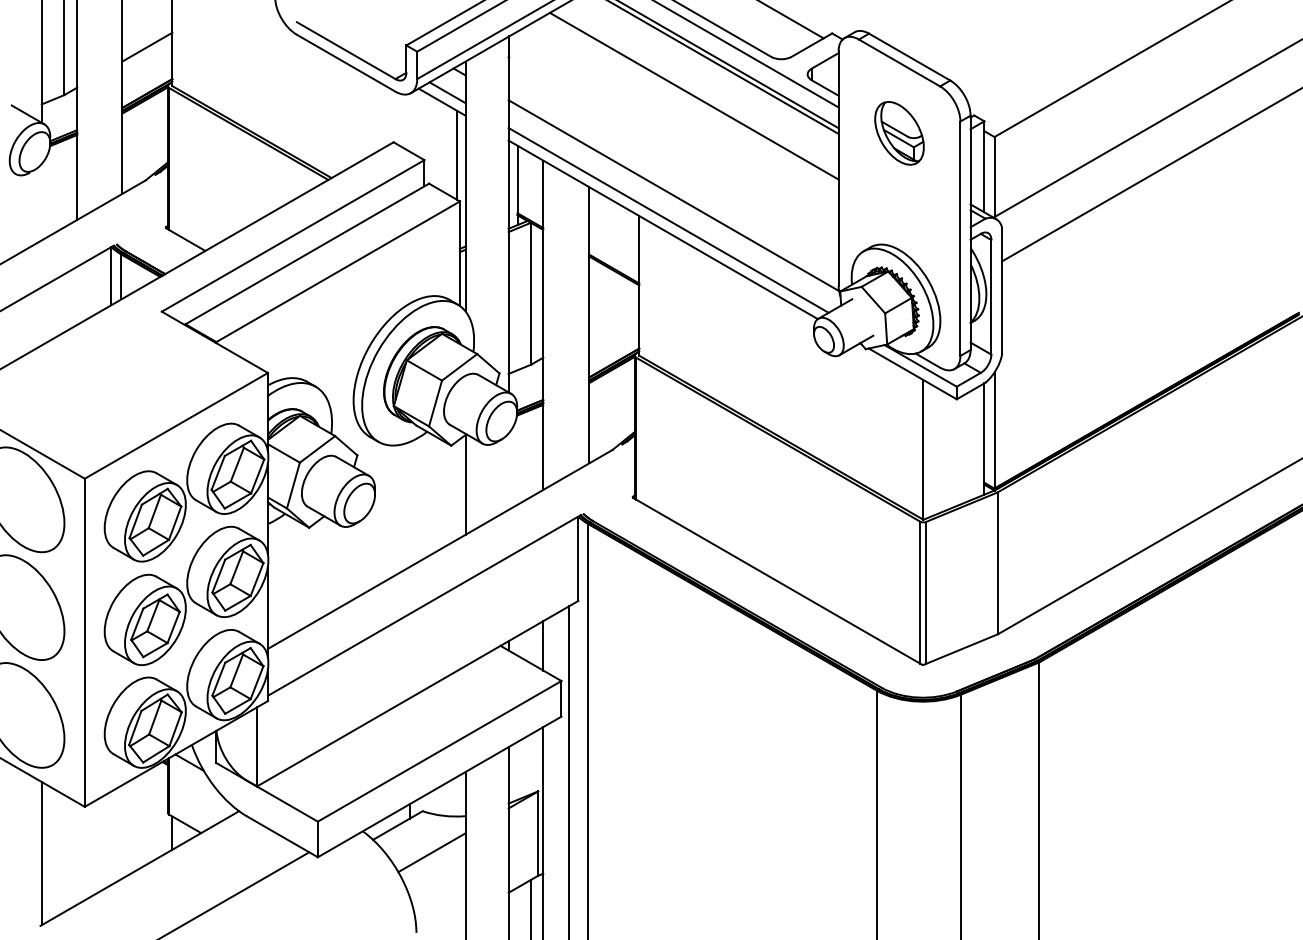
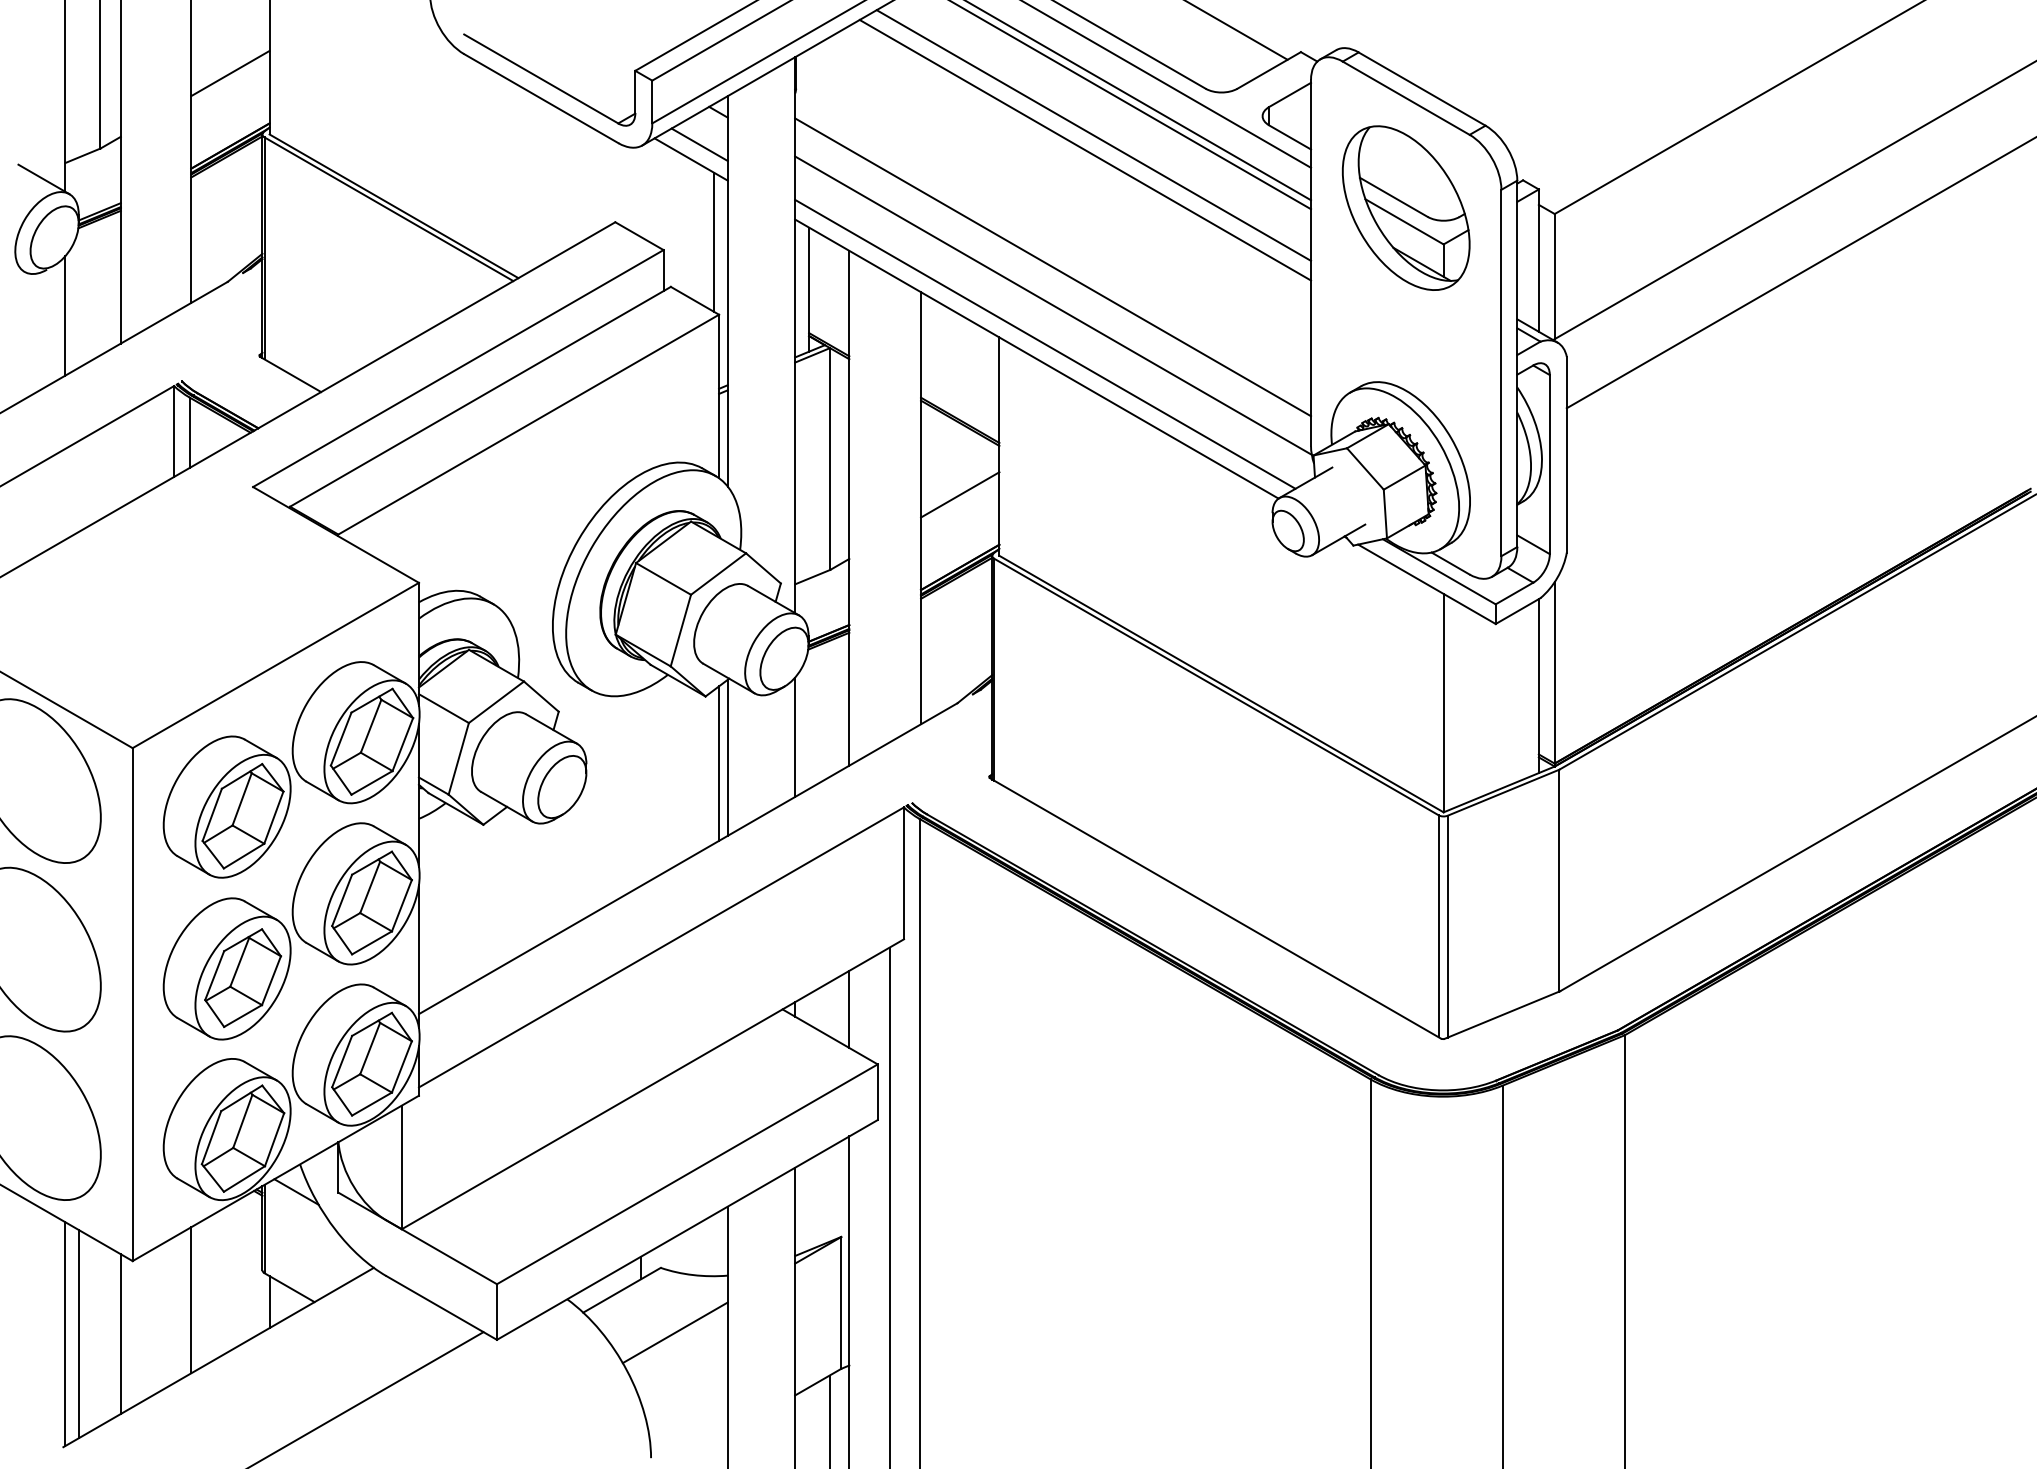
line: (699, 86) -> (1093, 135), added
part: (899, 133) -> (1406, 208), size x1.67
line: (673, 170) -> (1052, 266), added
line: (41, 202) -> (64, 316), added
line: (614, 316) -> (960, 494), added
line: (508, 471) -> (794, 736), added
line: (459, 488) -> (718, 763), added
line: (122, 831) -> (191, 1299), added
line: (50, 853) -> (79, 1333), added
line: (77, 853) -> (121, 1333), added

